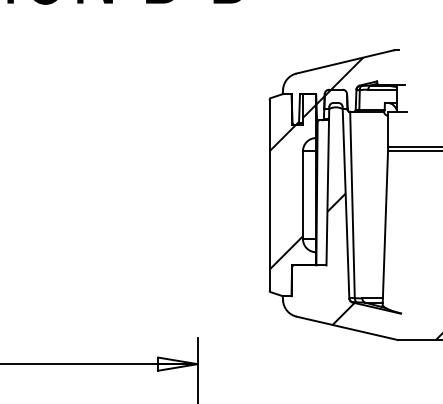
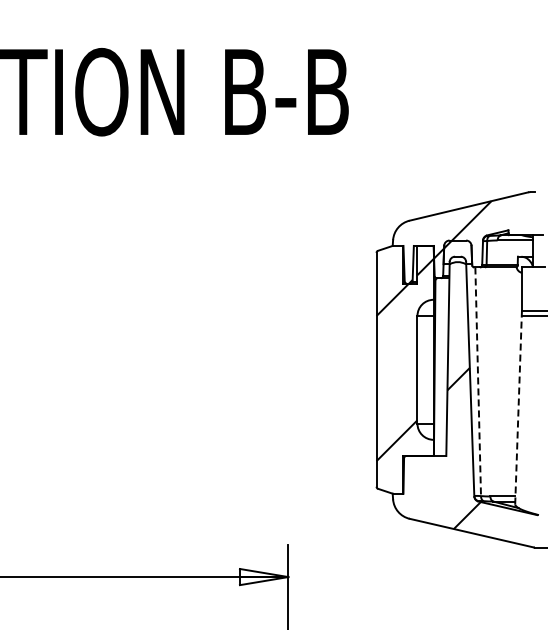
line: (352, 205) -> (478, 382), solid -> dashed
line: (385, 225) -> (518, 407), solid -> dashed

